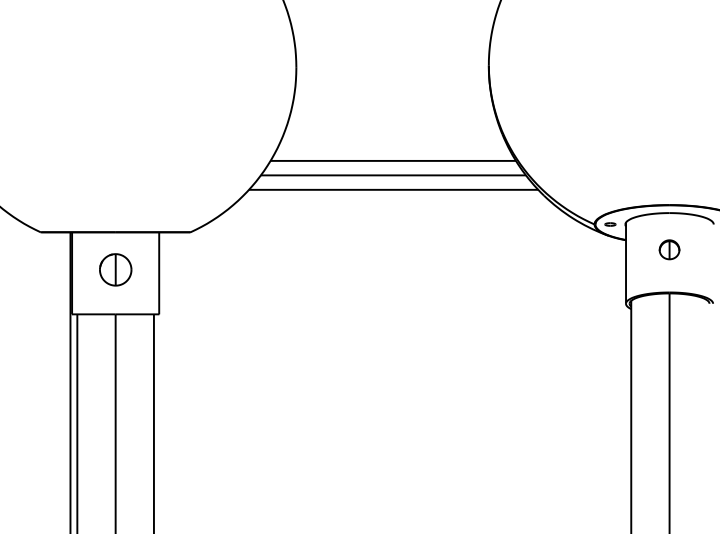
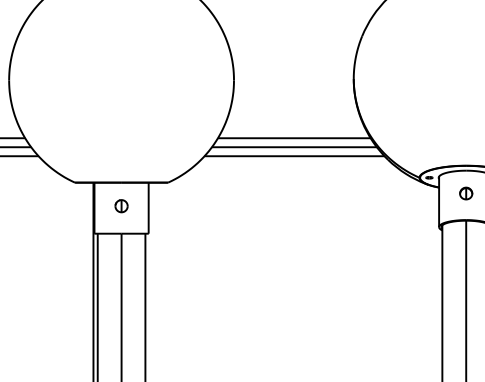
part: (115, 270) -> (121, 206), size x0.62

